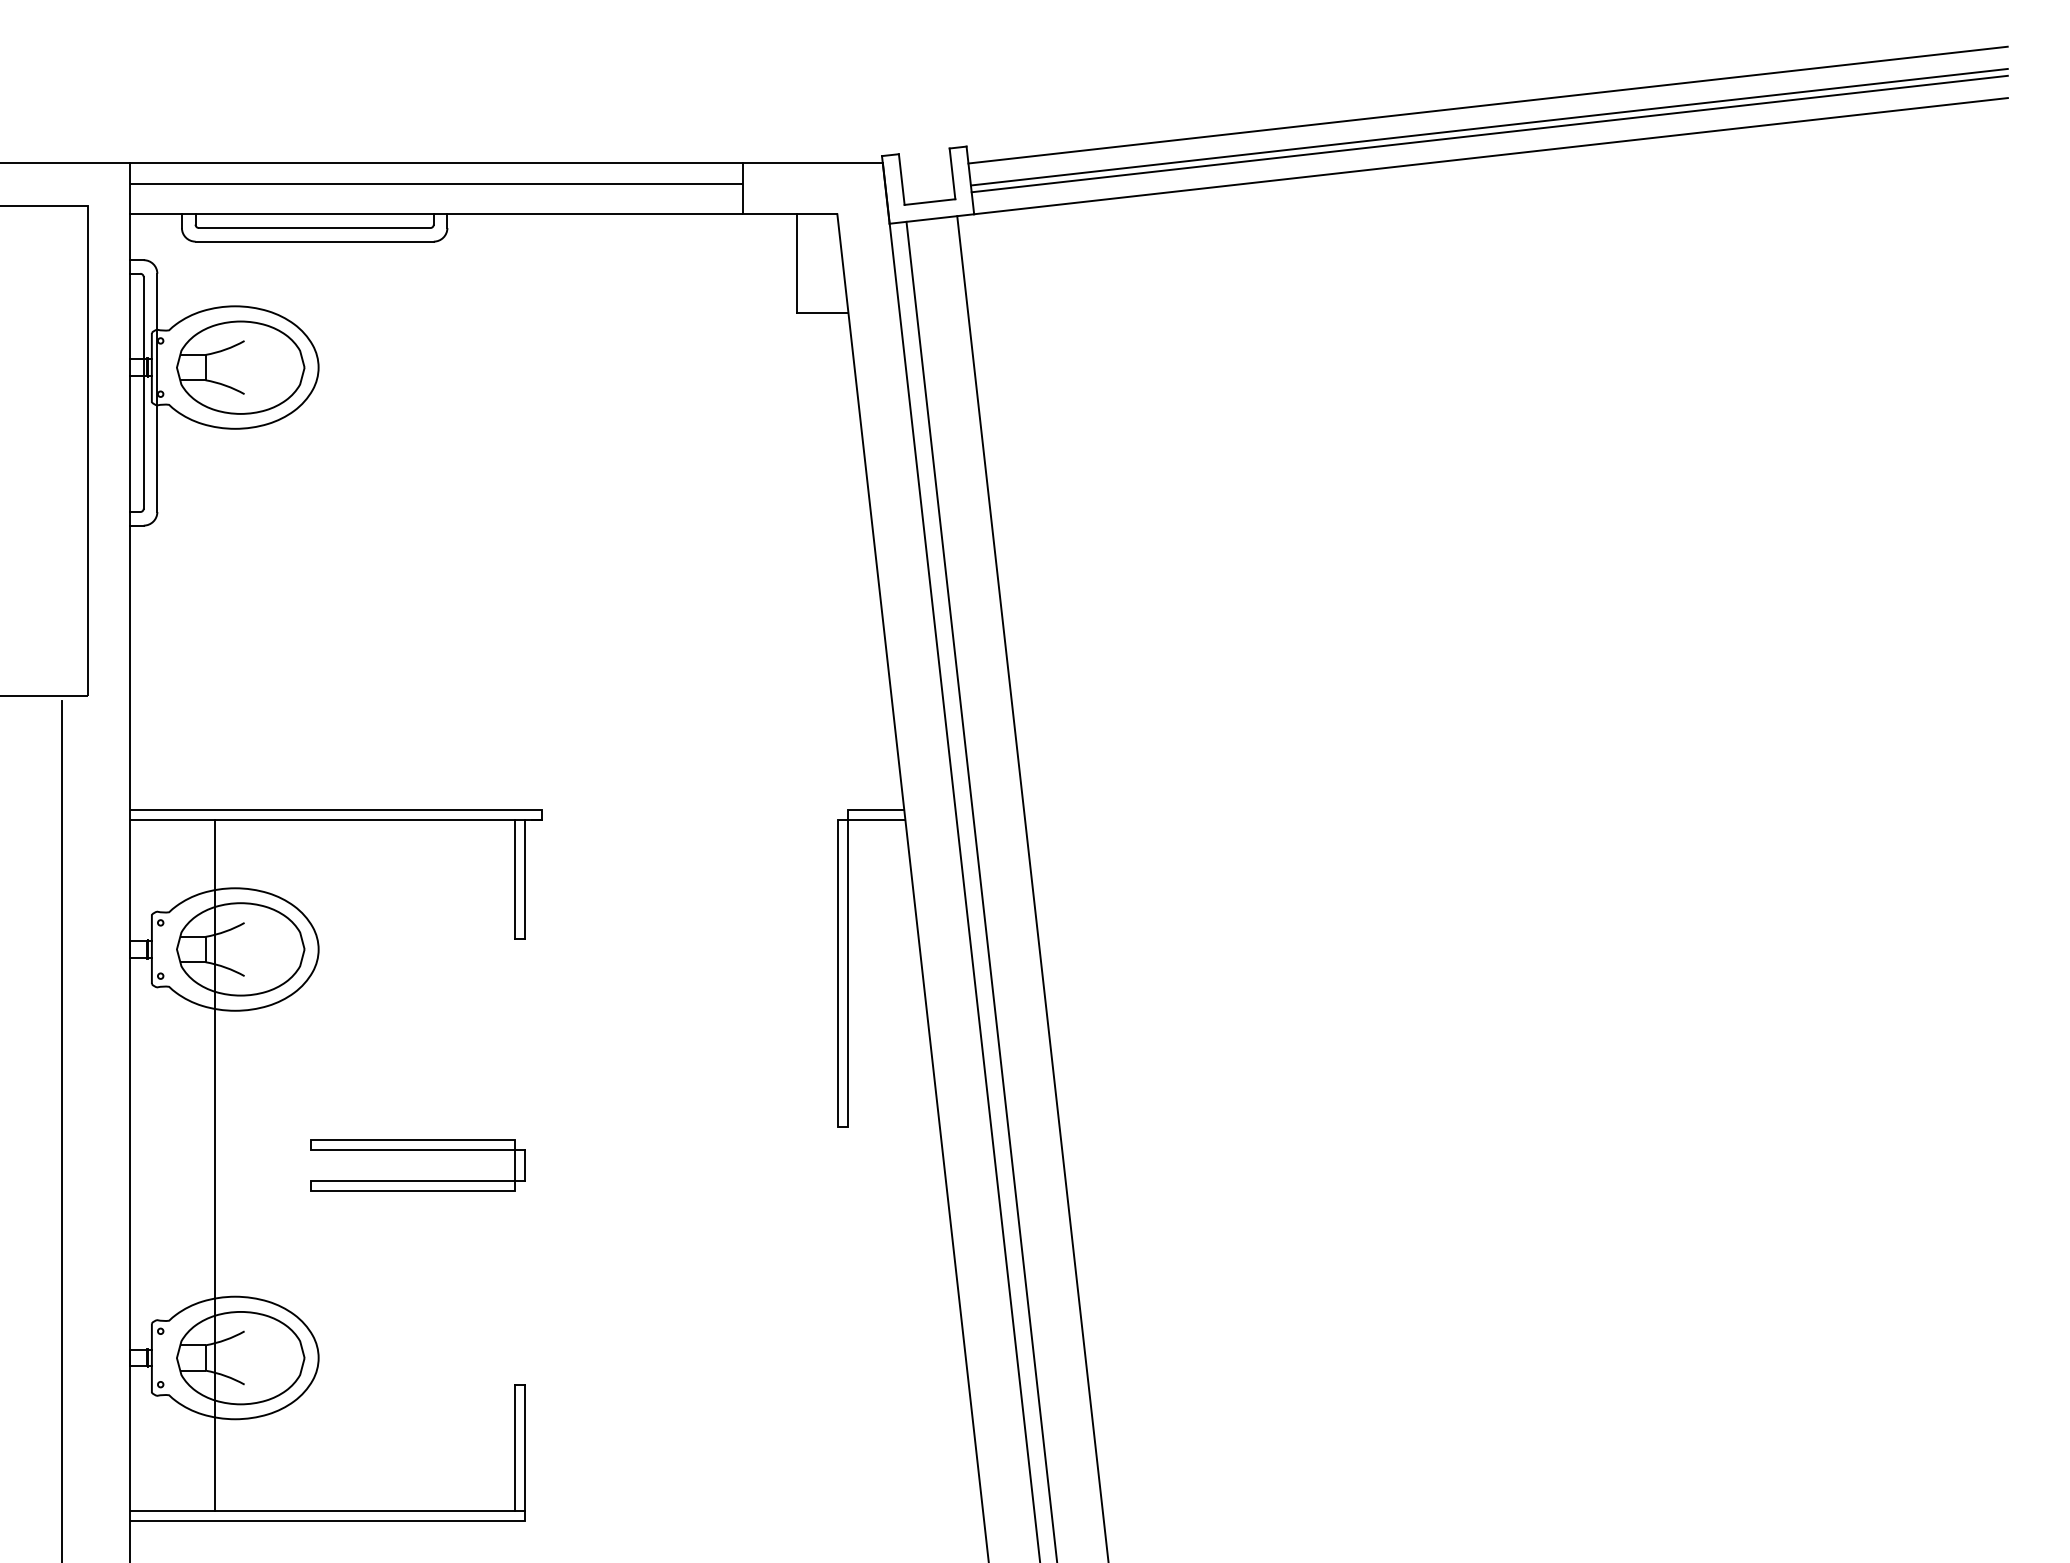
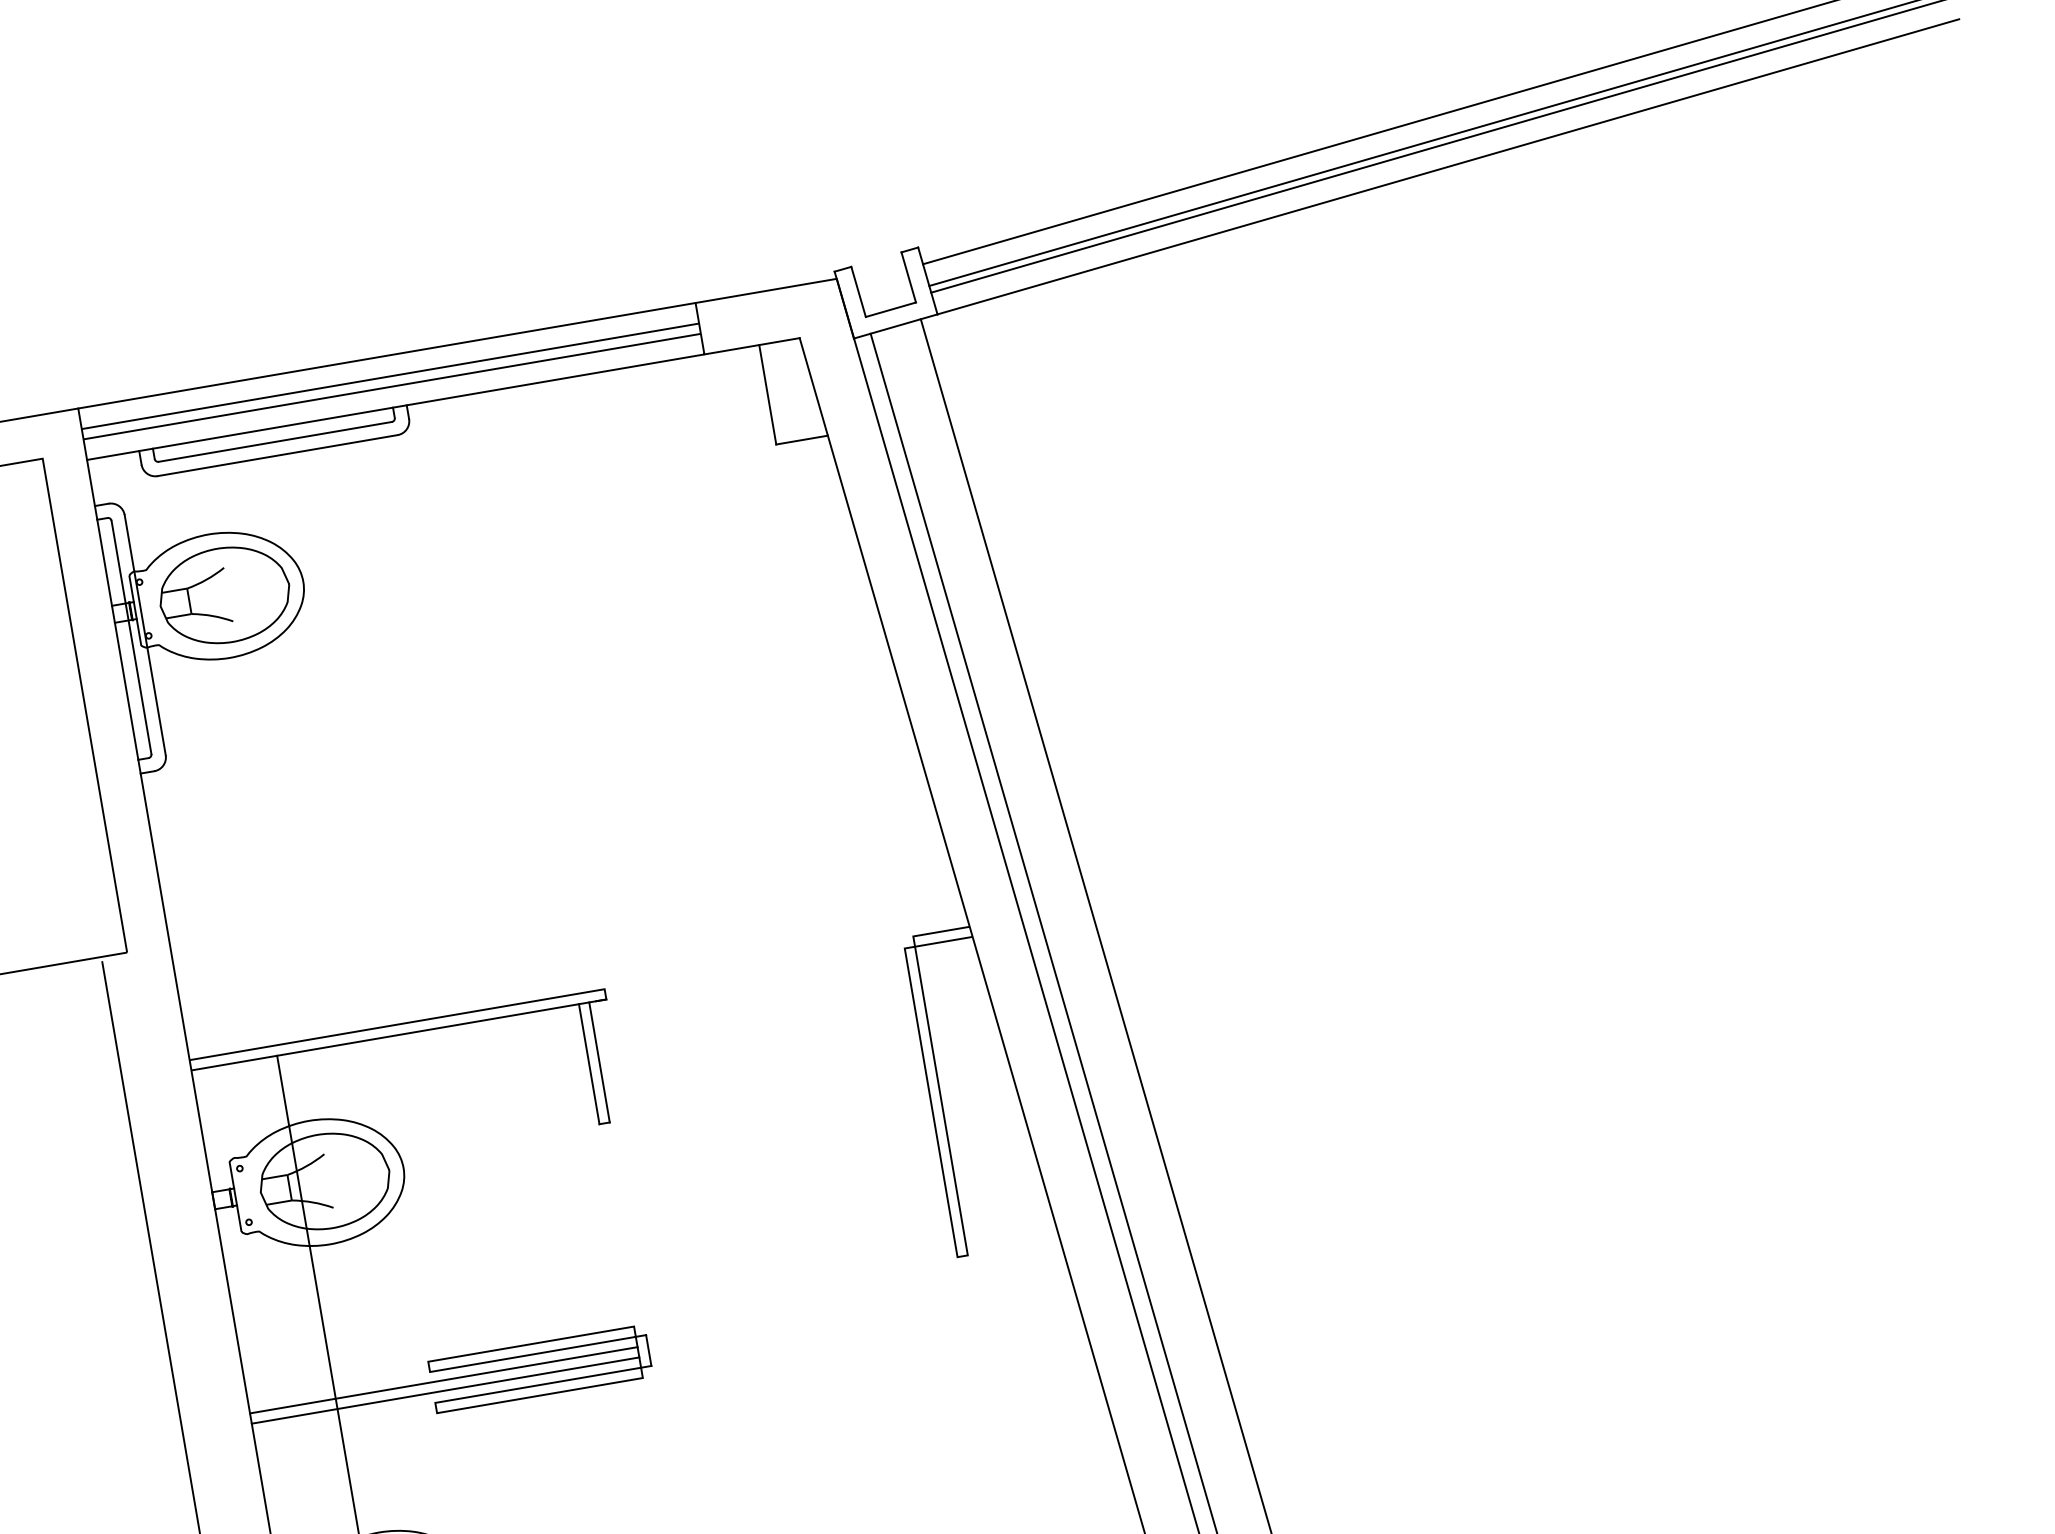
line: (436, 194) -> (392, 387), added
line: (322, 1160) -> (443, 1380), added
line: (322, 1170) -> (445, 1390), added

